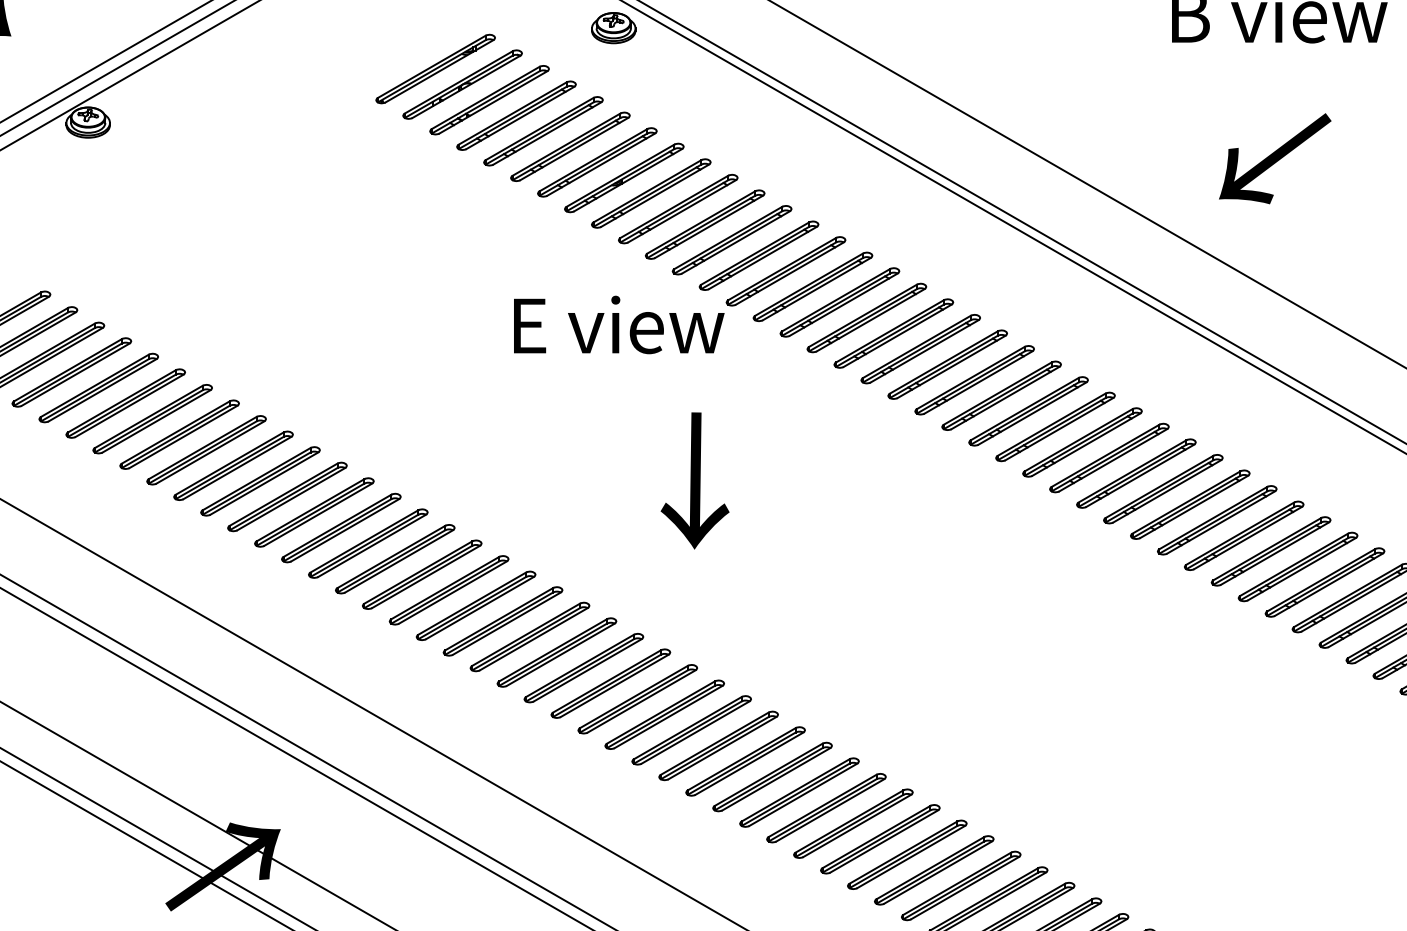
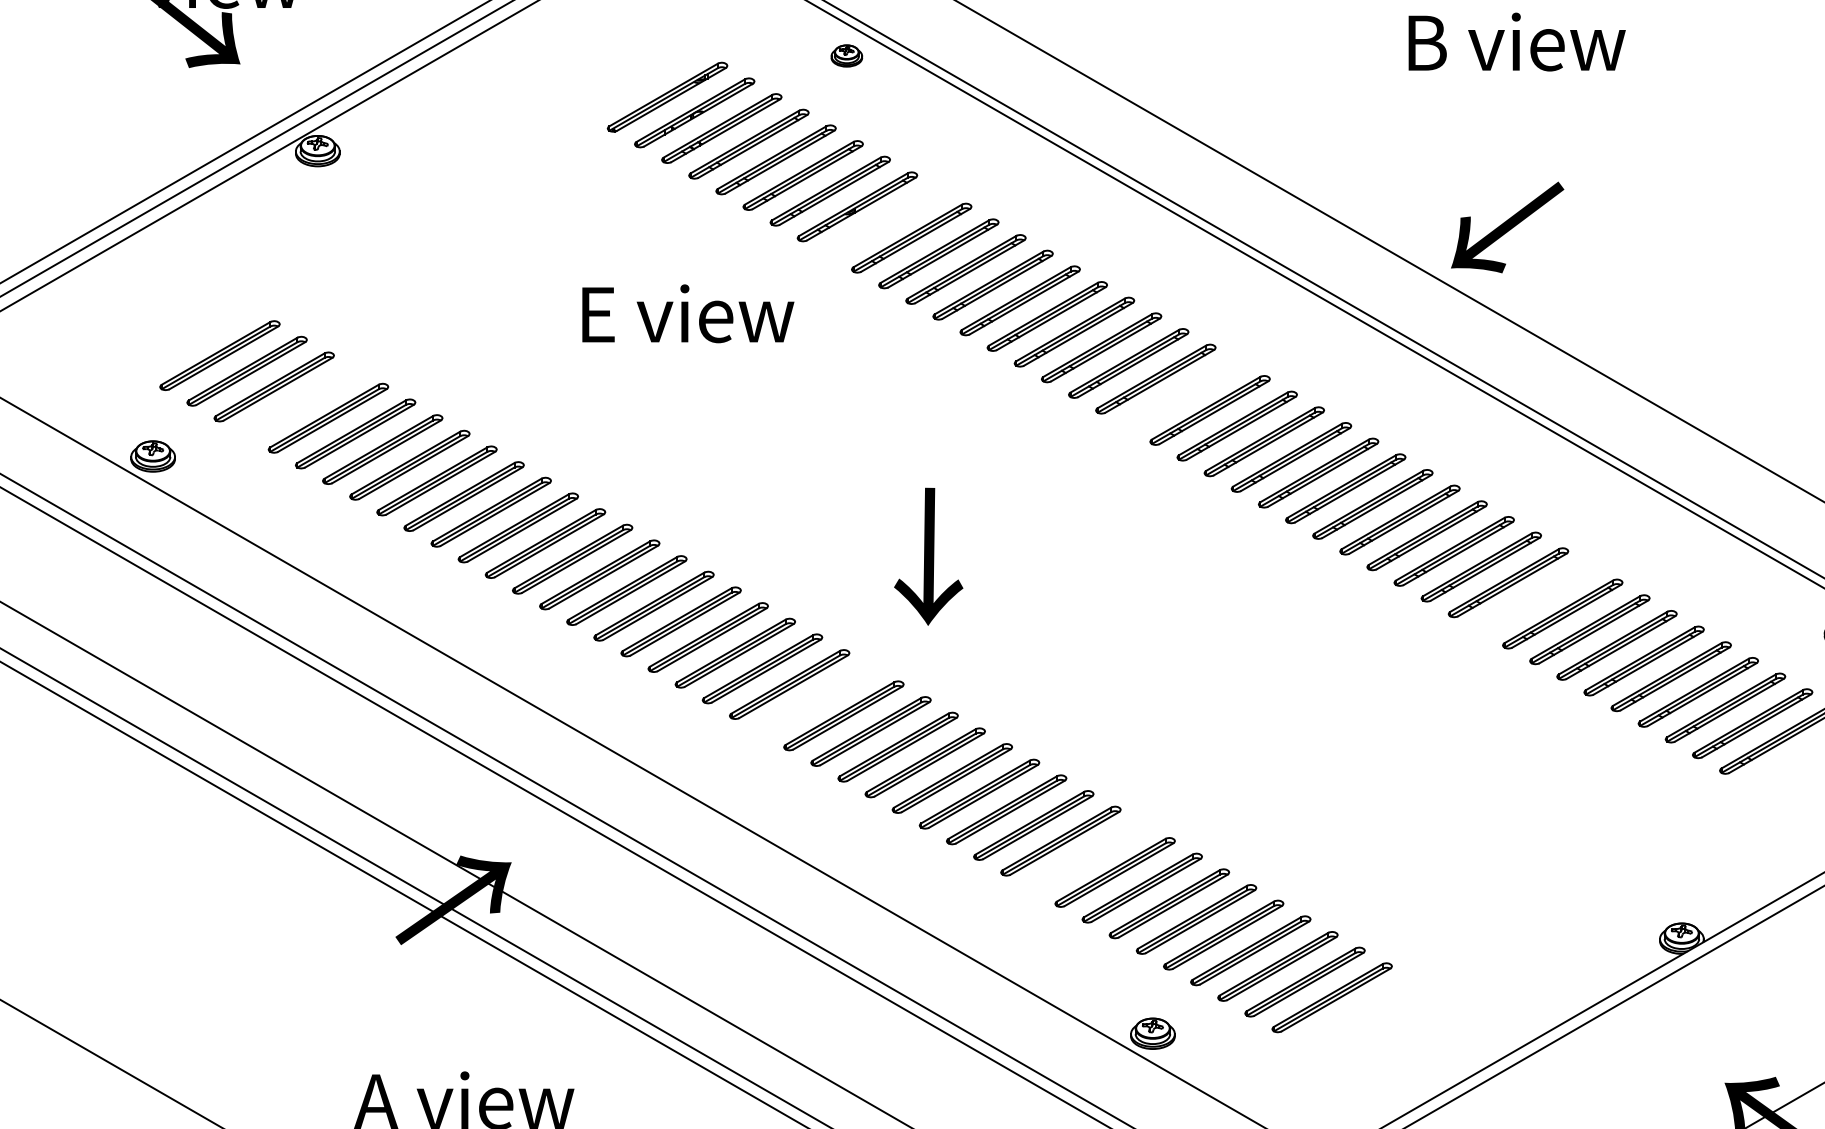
part: (613, 27) -> (846, 55), size x0.7
text: (1275, 158) -> (1507, 227), moved
part: (651, 193) -> (884, 222), removed
text: (619, 324) -> (688, 313), moved
part: (947, 364) -> (1182, 394), removed
part: (70, 372) -> (300, 402), removed
text: (694, 480) -> (928, 556), moved
part: (1297, 567) -> (1535, 598), removed
part: (583, 667) -> (816, 699), removed
part: (852, 823) -> (1087, 856), removed

